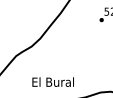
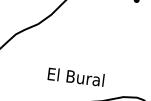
text: (52, 81) -> (75, 76), moved

